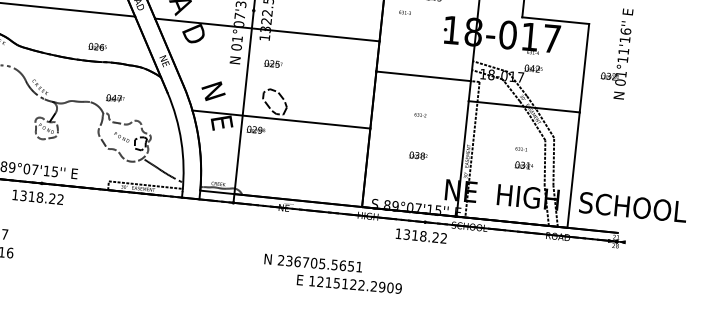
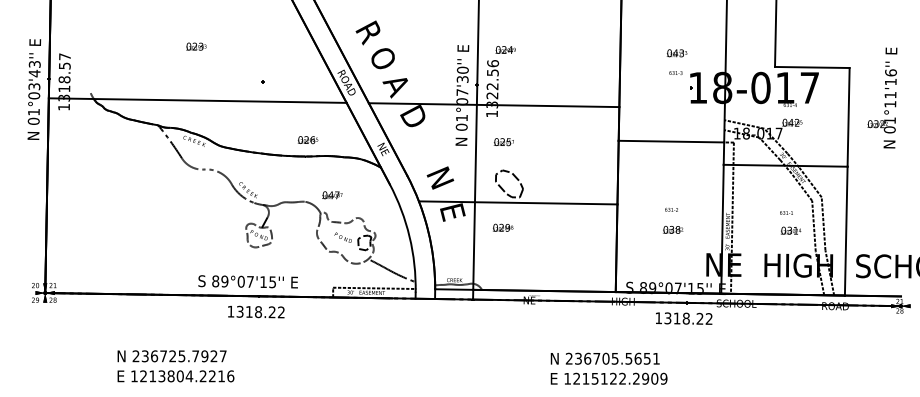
text: (404, 12) -> (675, 72), moved
text: (420, 114) -> (671, 209), moved
text: (256, 129) -> (503, 227), moved
text: (312, 262) -> (604, 358), moved

